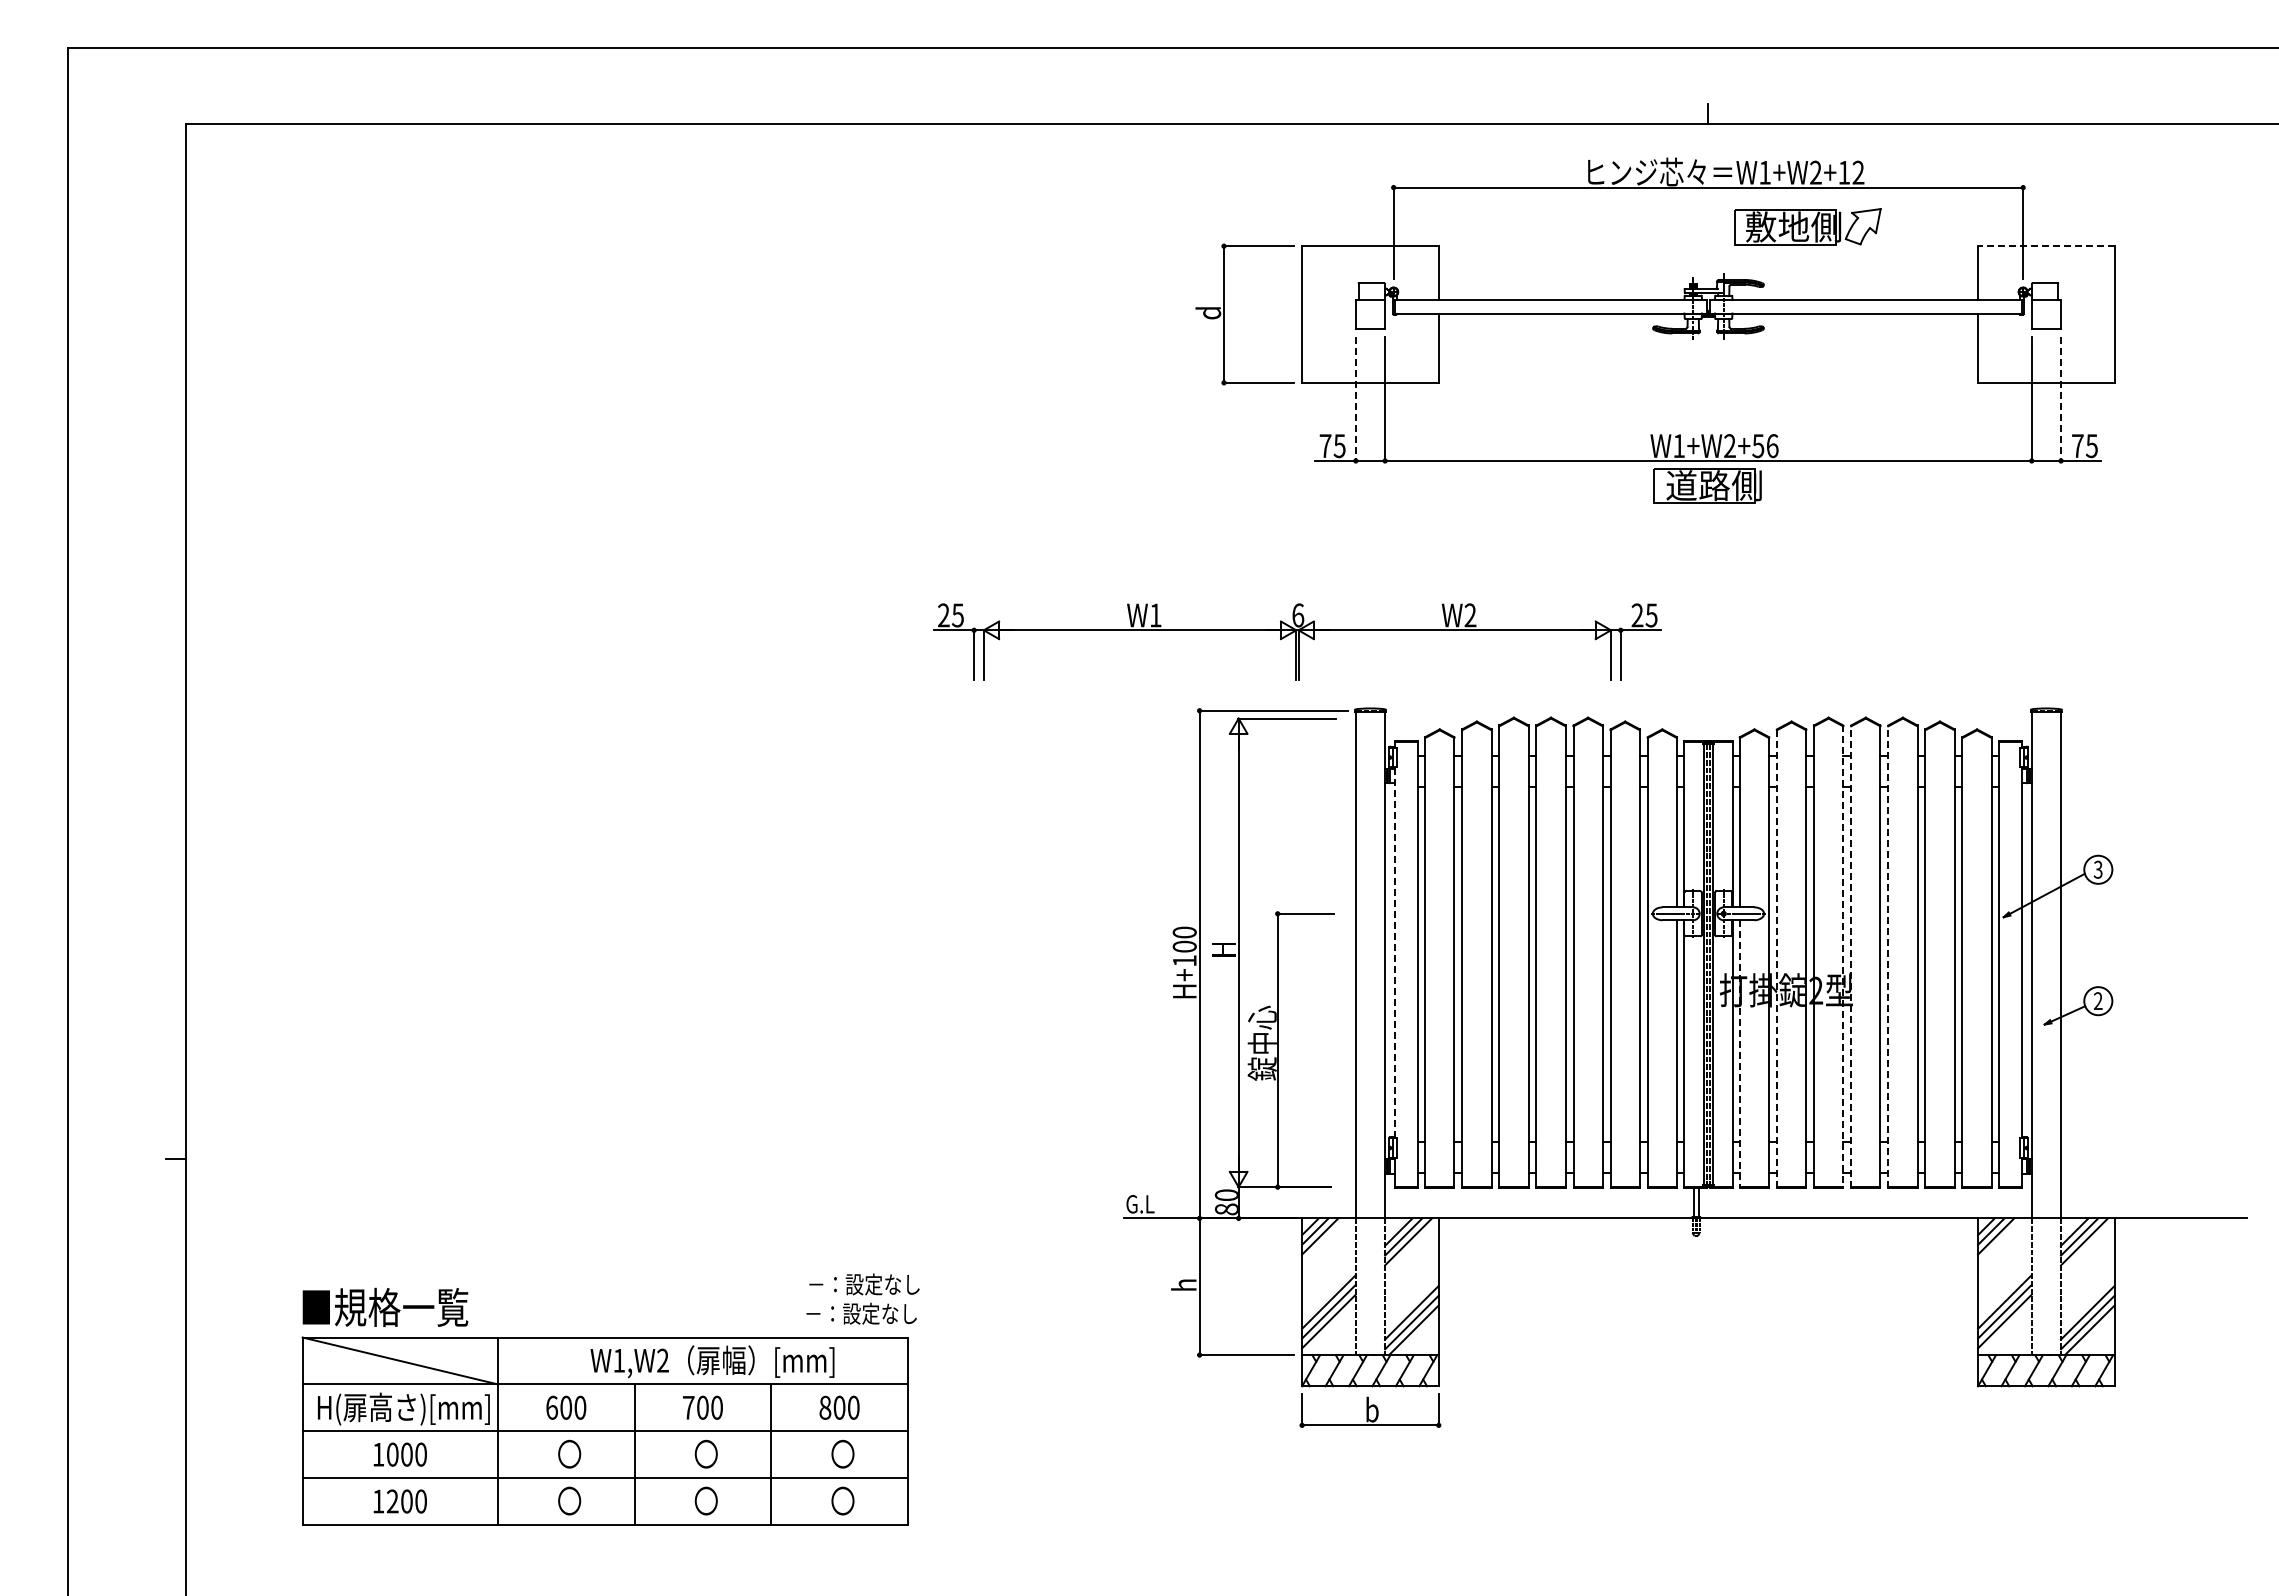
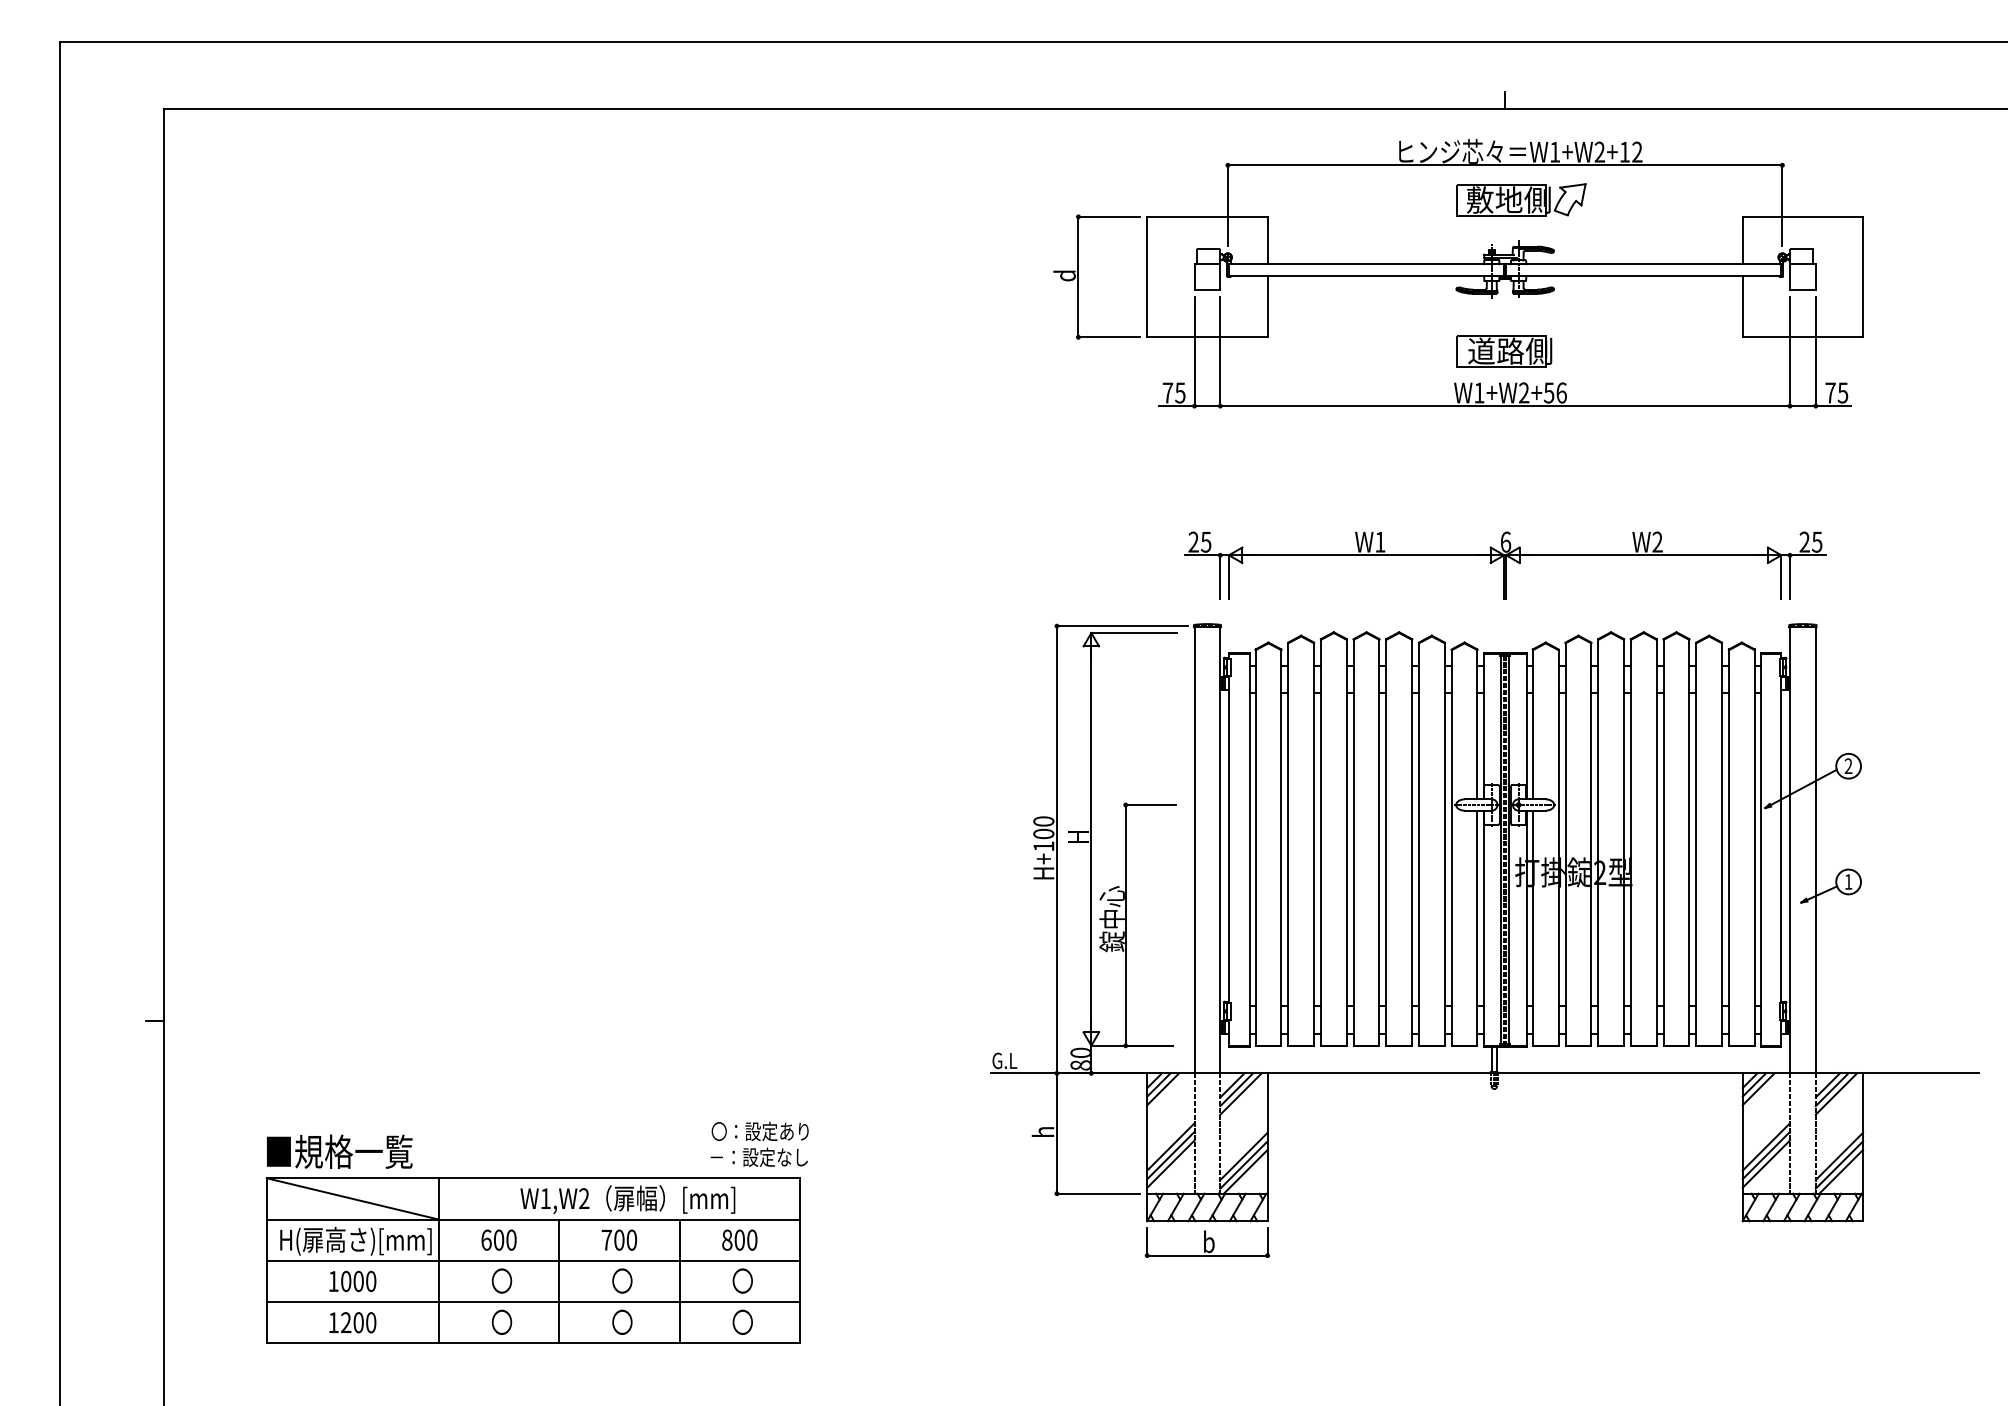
part: (1807, 226) -> (1521, 199), moved
line: (2045, 246) -> (1802, 217), dashed -> solid
line: (1355, 399) -> (1194, 351), dashed -> solid
line: (2061, 399) -> (1816, 351), dashed -> solid
part: (1707, 485) -> (1504, 351), moved
part: (1297, 641) -> (1505, 565), moved
text: (2097, 869) -> (1847, 765), 3 -> 2
line: (1394, 952) -> (1228, 839), dashed -> solid
line: (1851, 956) -> (1631, 842), dashed -> solid
line: (1888, 956) -> (1663, 842), dashed -> solid
line: (1843, 957) -> (1624, 843), dashed -> solid
line: (1776, 958) -> (1565, 844), dashed -> solid
text: (2097, 1000) -> (1847, 881), 2 -> 1
line: (1739, 1054) -> (1532, 928), dashed -> solid
text: (863, 1284) -> (760, 1131), －：設定なし -> 〇：設定あり

